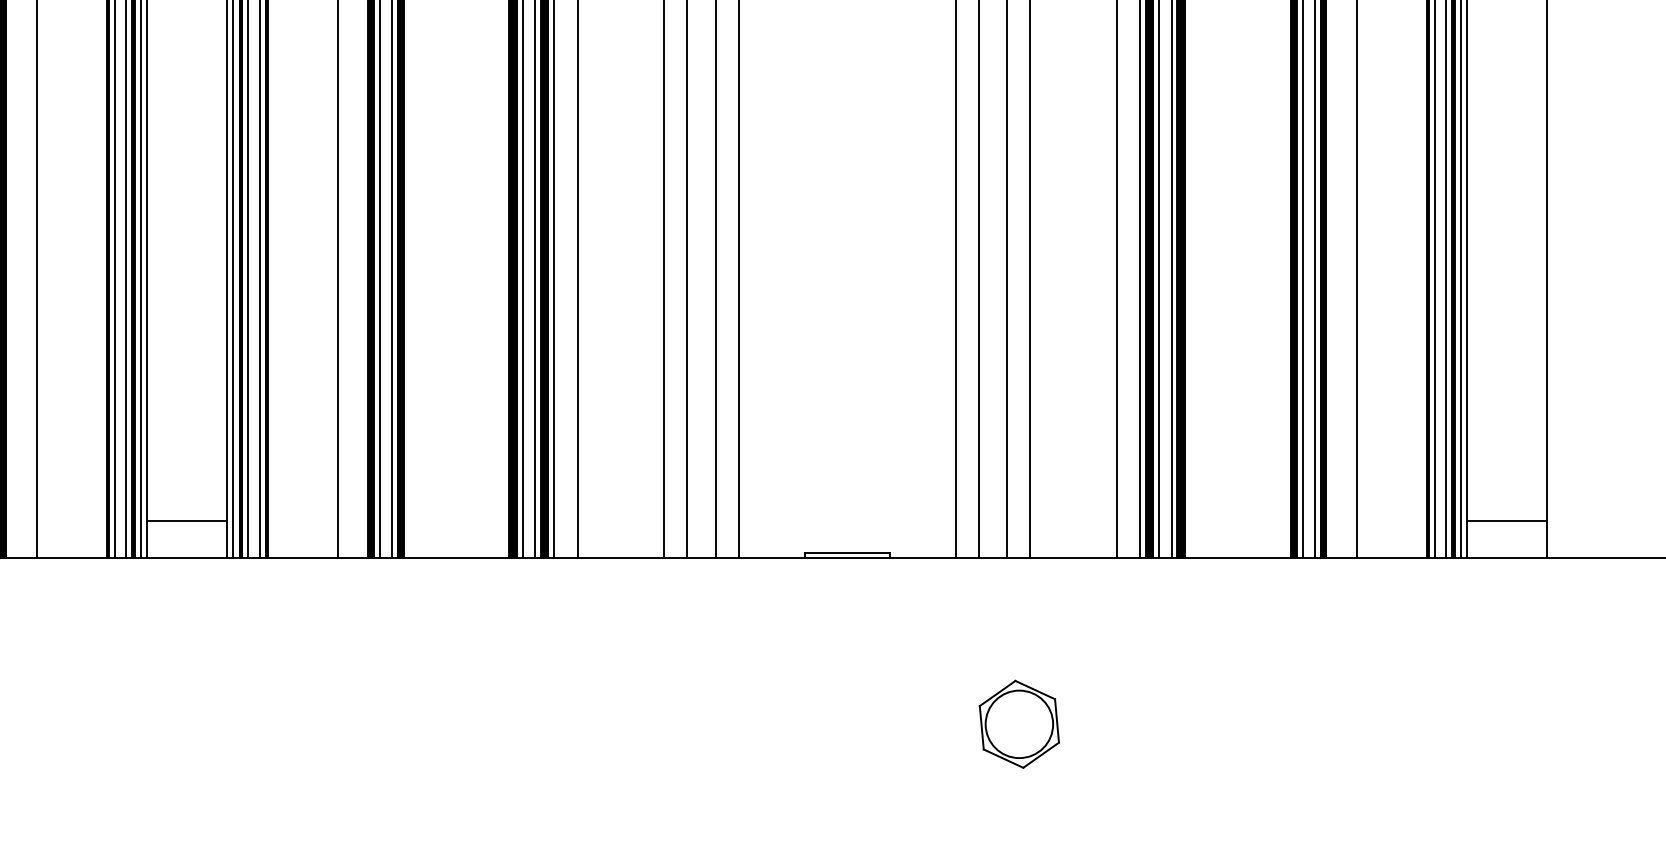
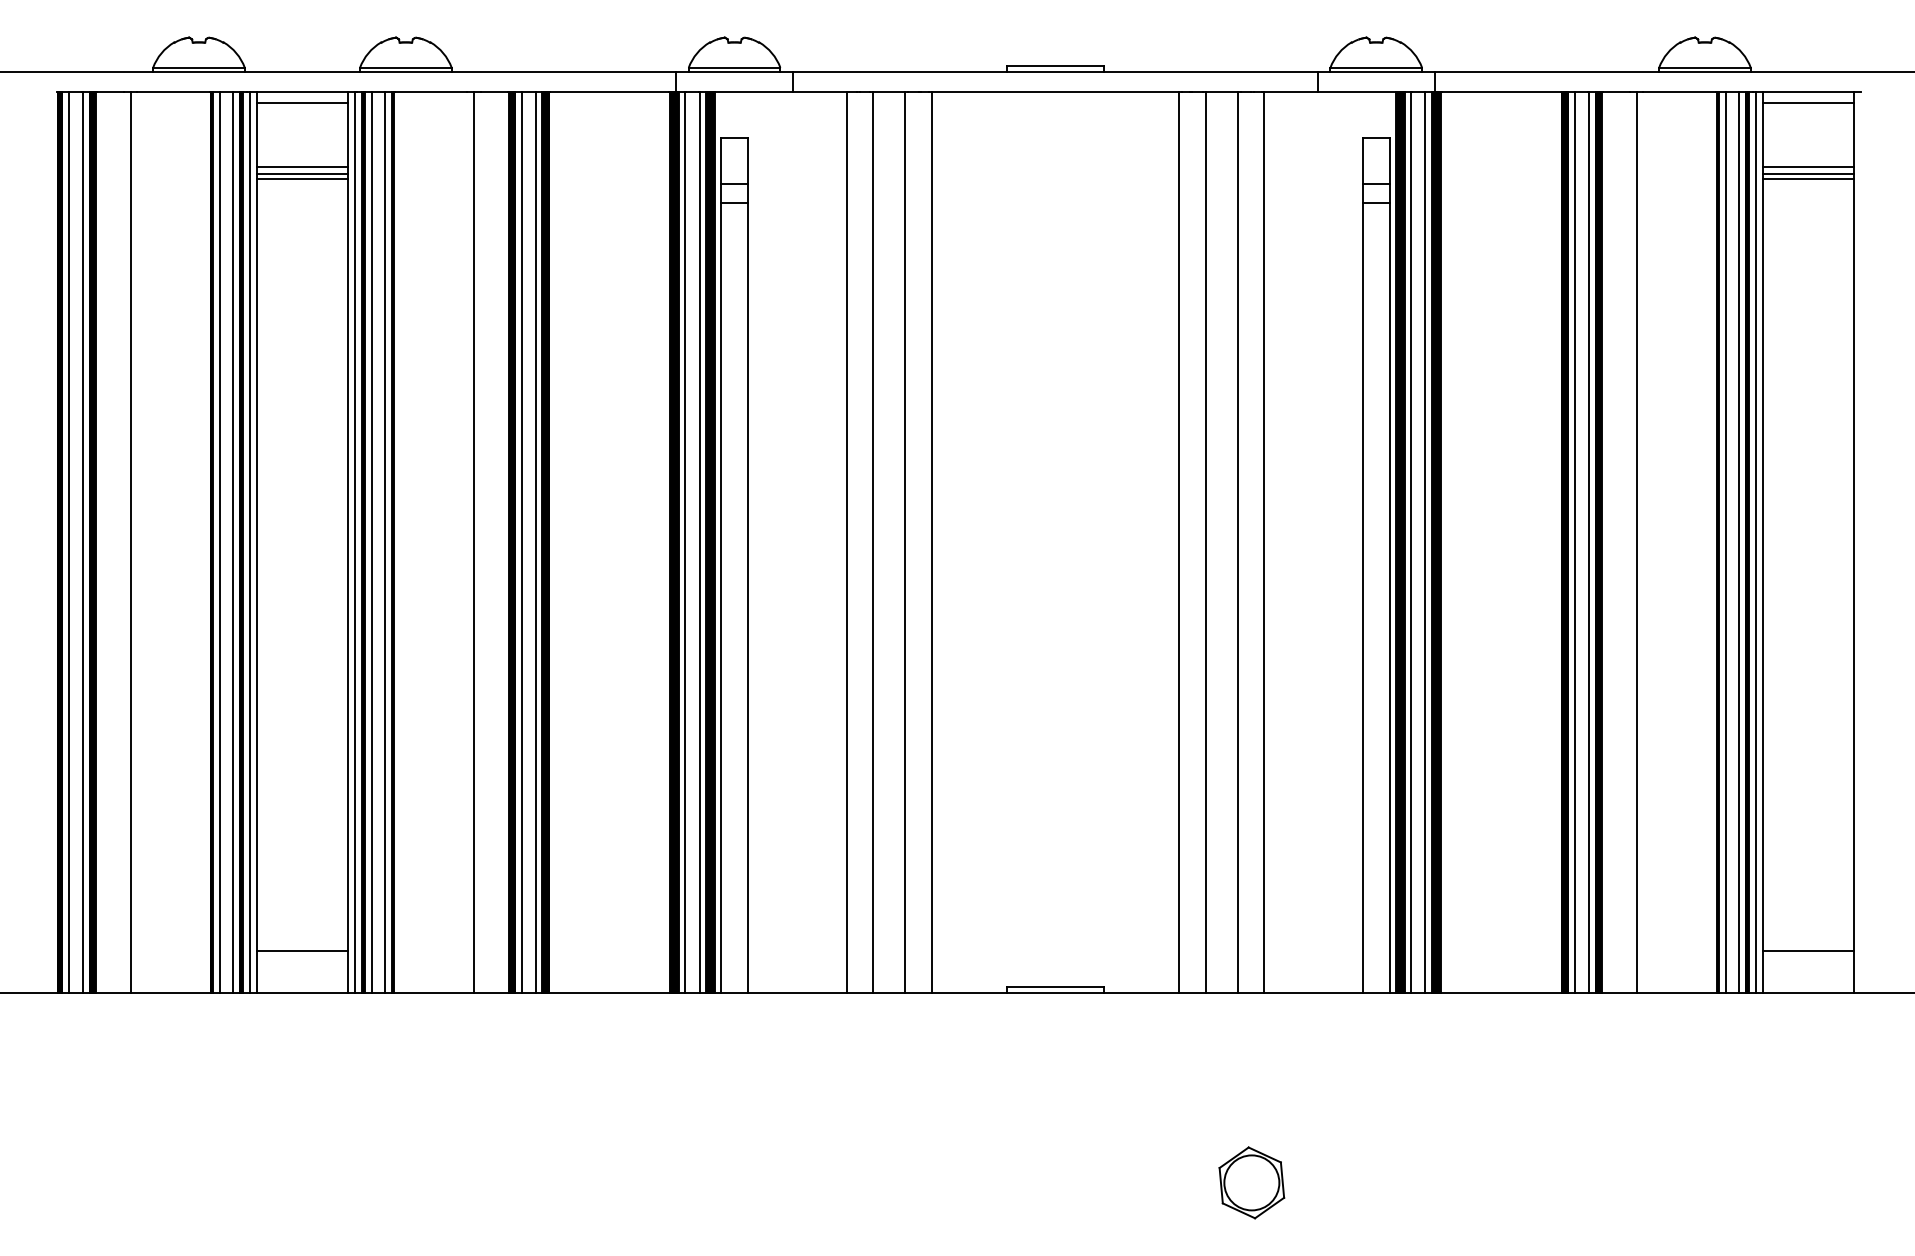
part: (1019, 724) -> (1251, 1182), size x0.71

